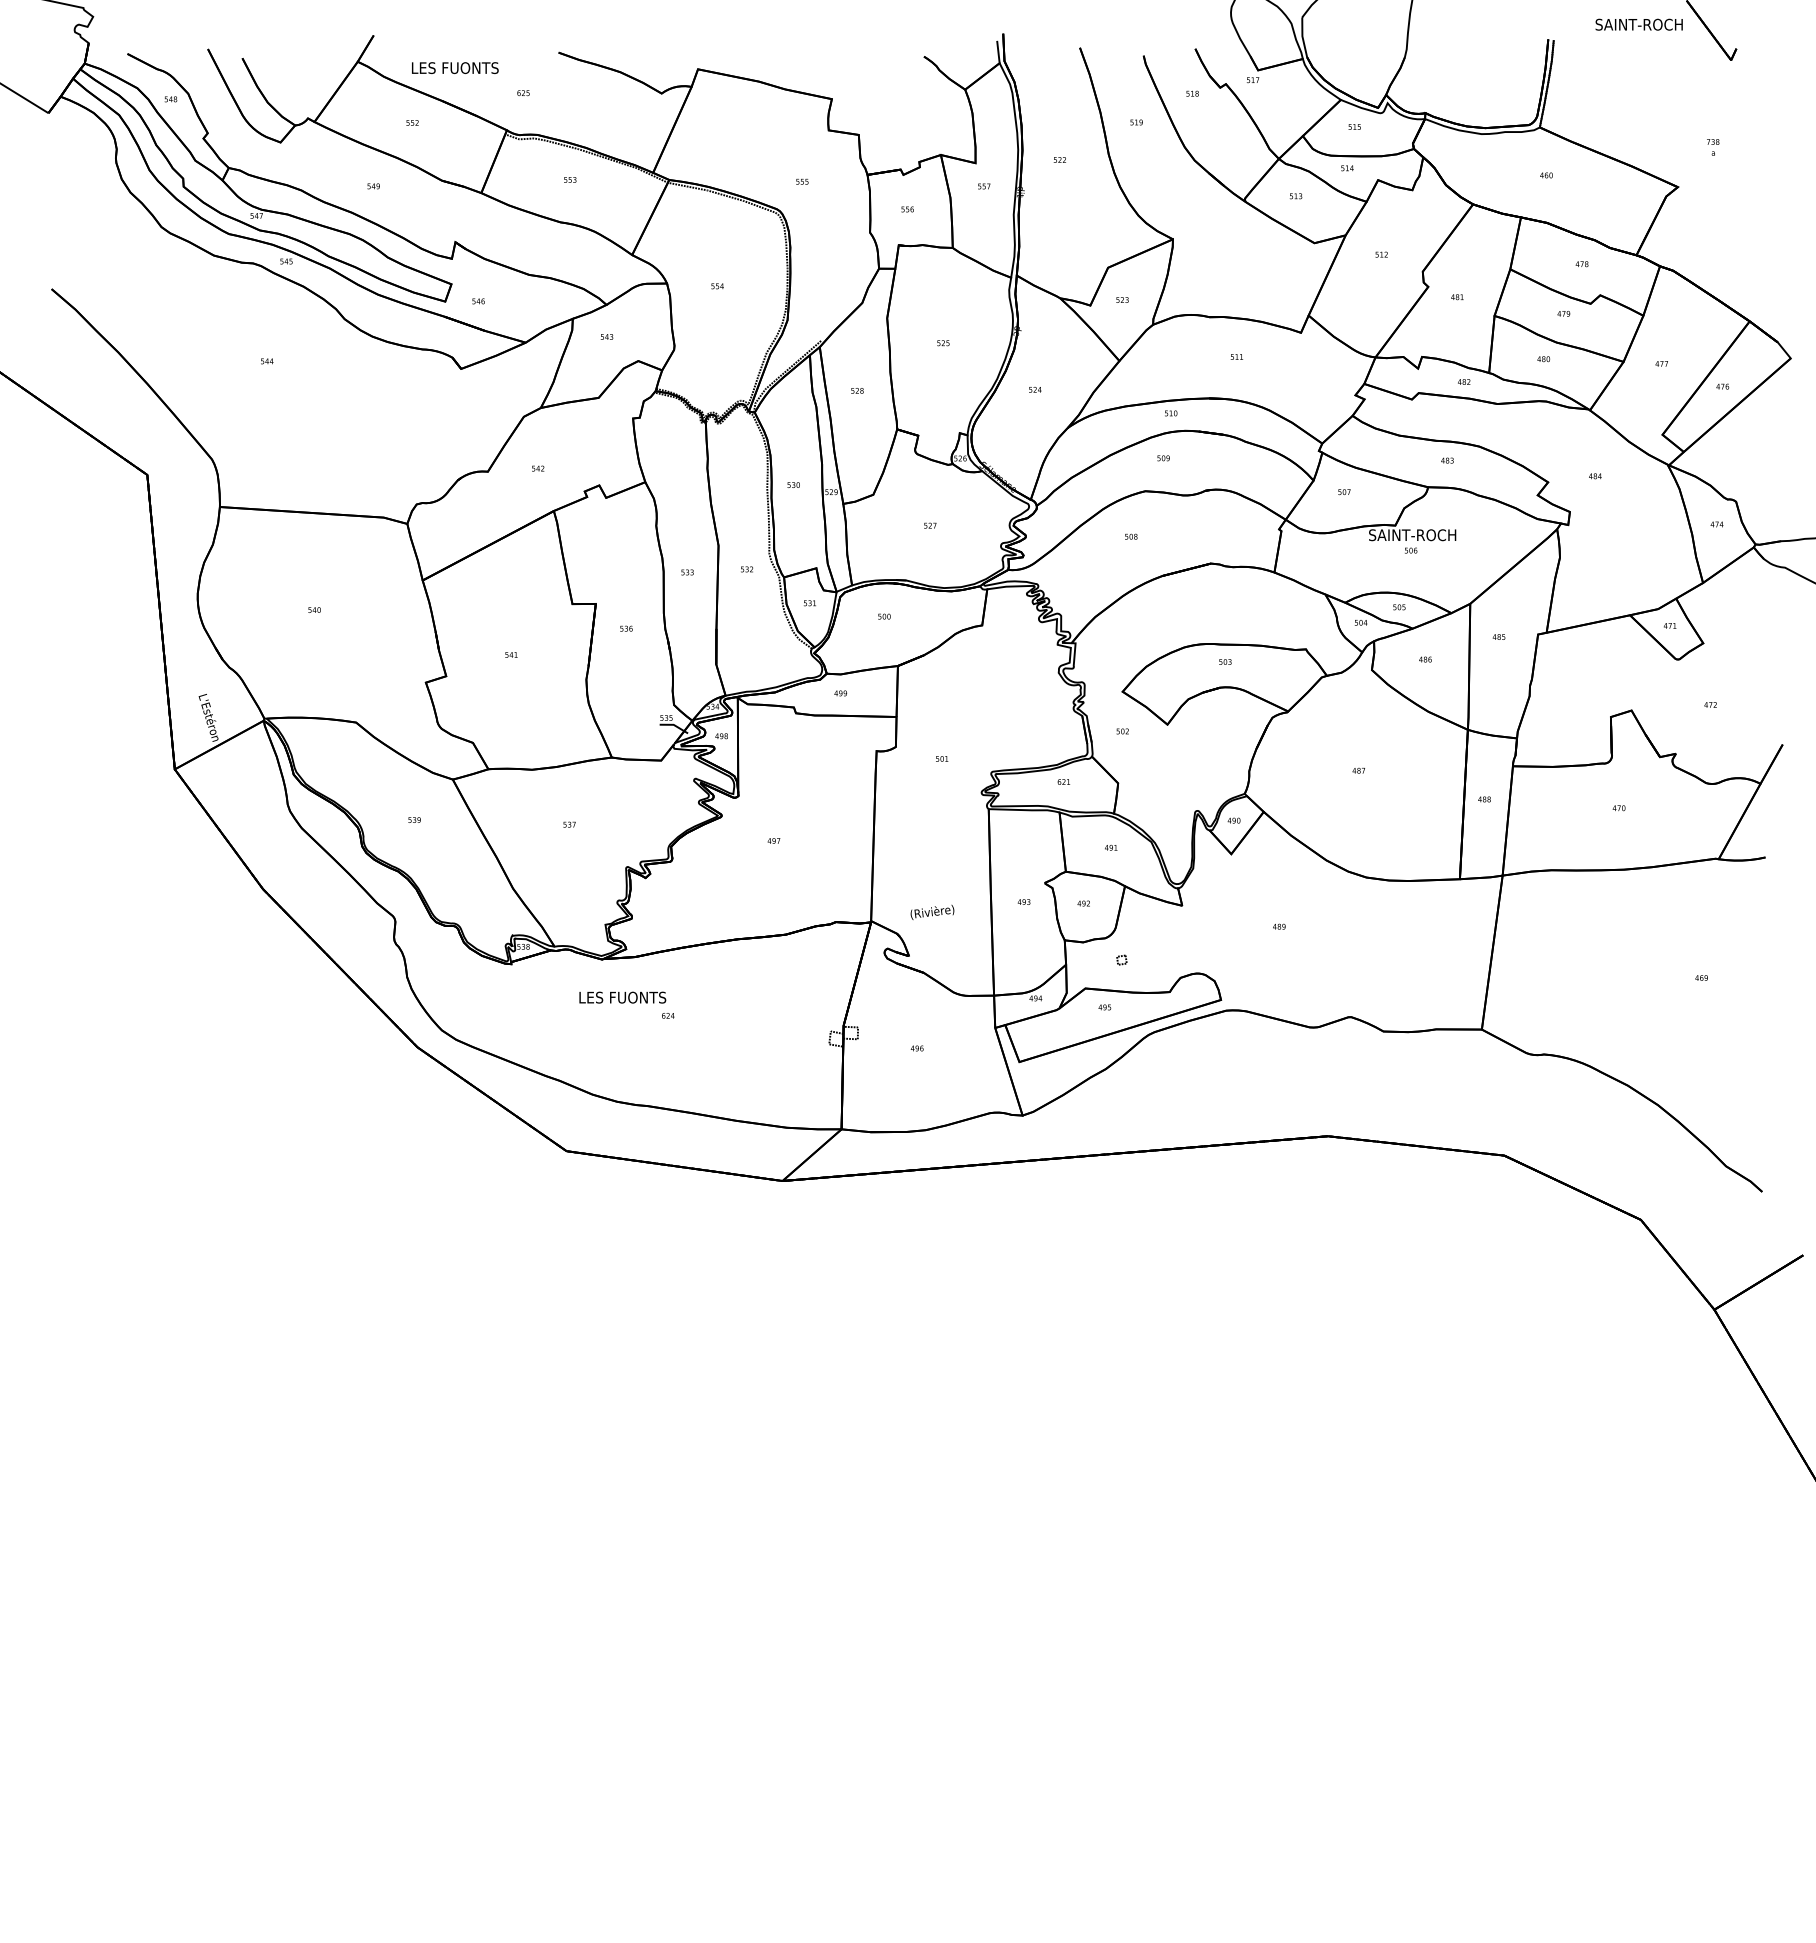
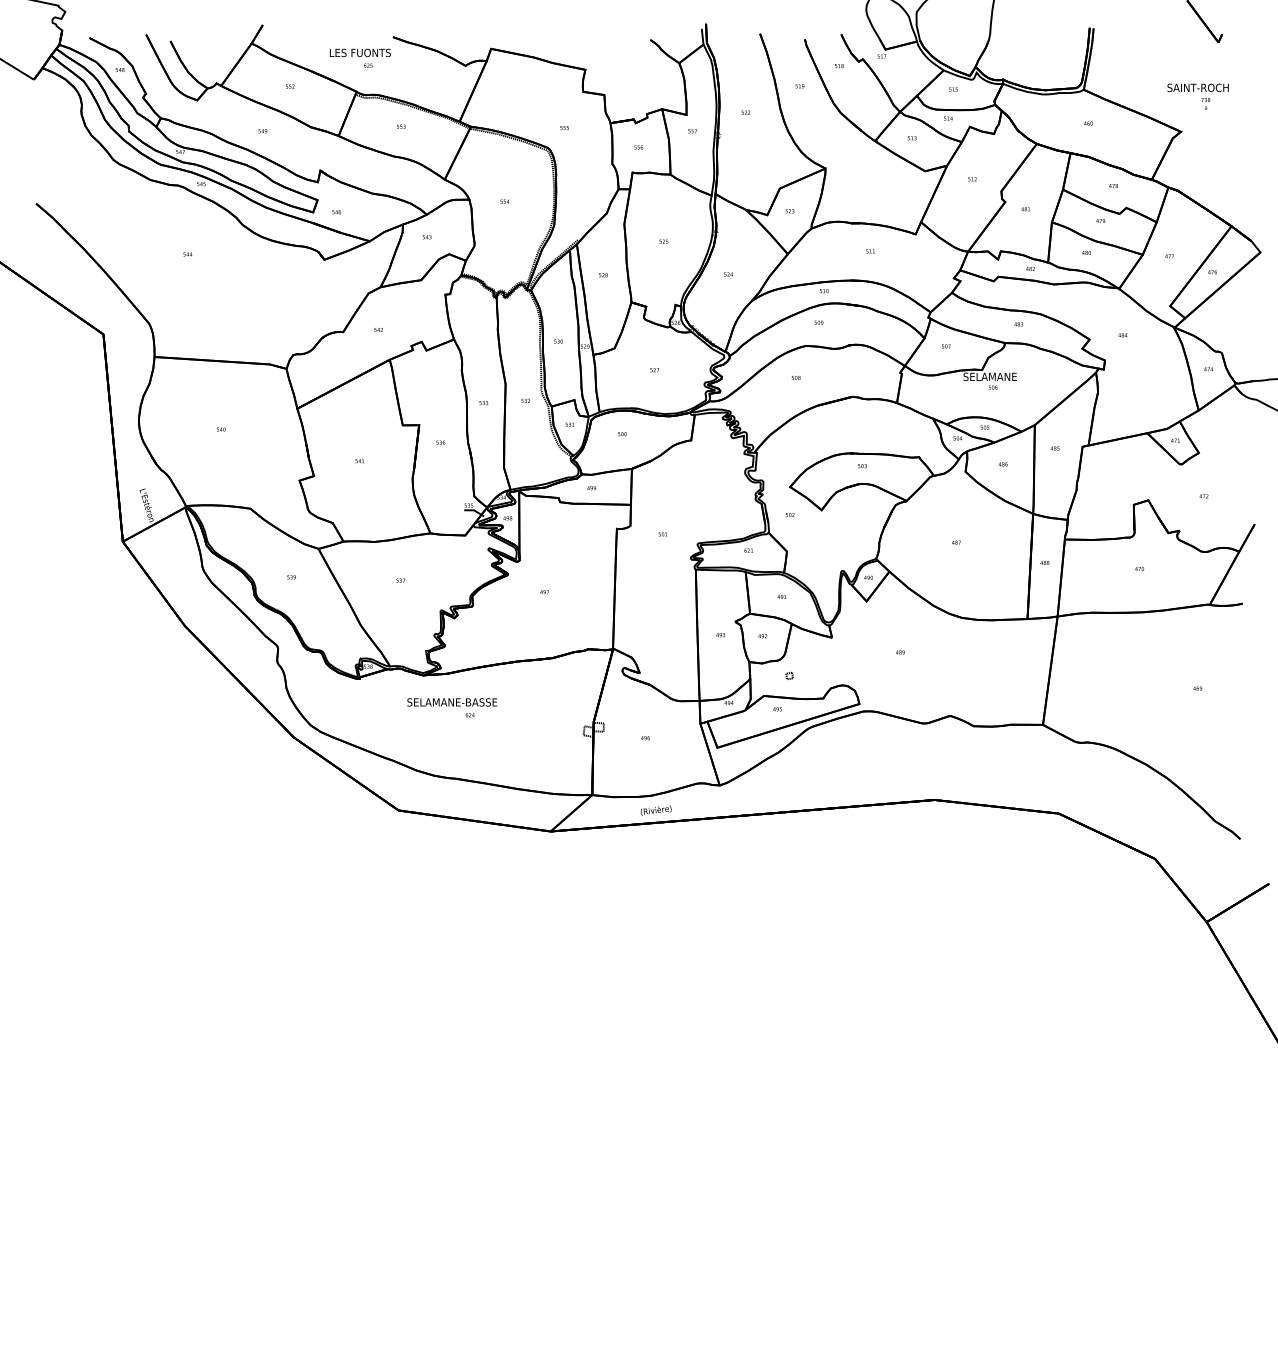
text: (1638, 24) -> (1197, 87), moved
text: (455, 67) -> (360, 52), moved
text: (1416, 535) -> (996, 377), SAINT-ROCH -> SELAMANE
text: (932, 912) -> (656, 810), moved
text: (642, 997) -> (452, 702), LES FUONTS -> SELAMANE-BASSE

